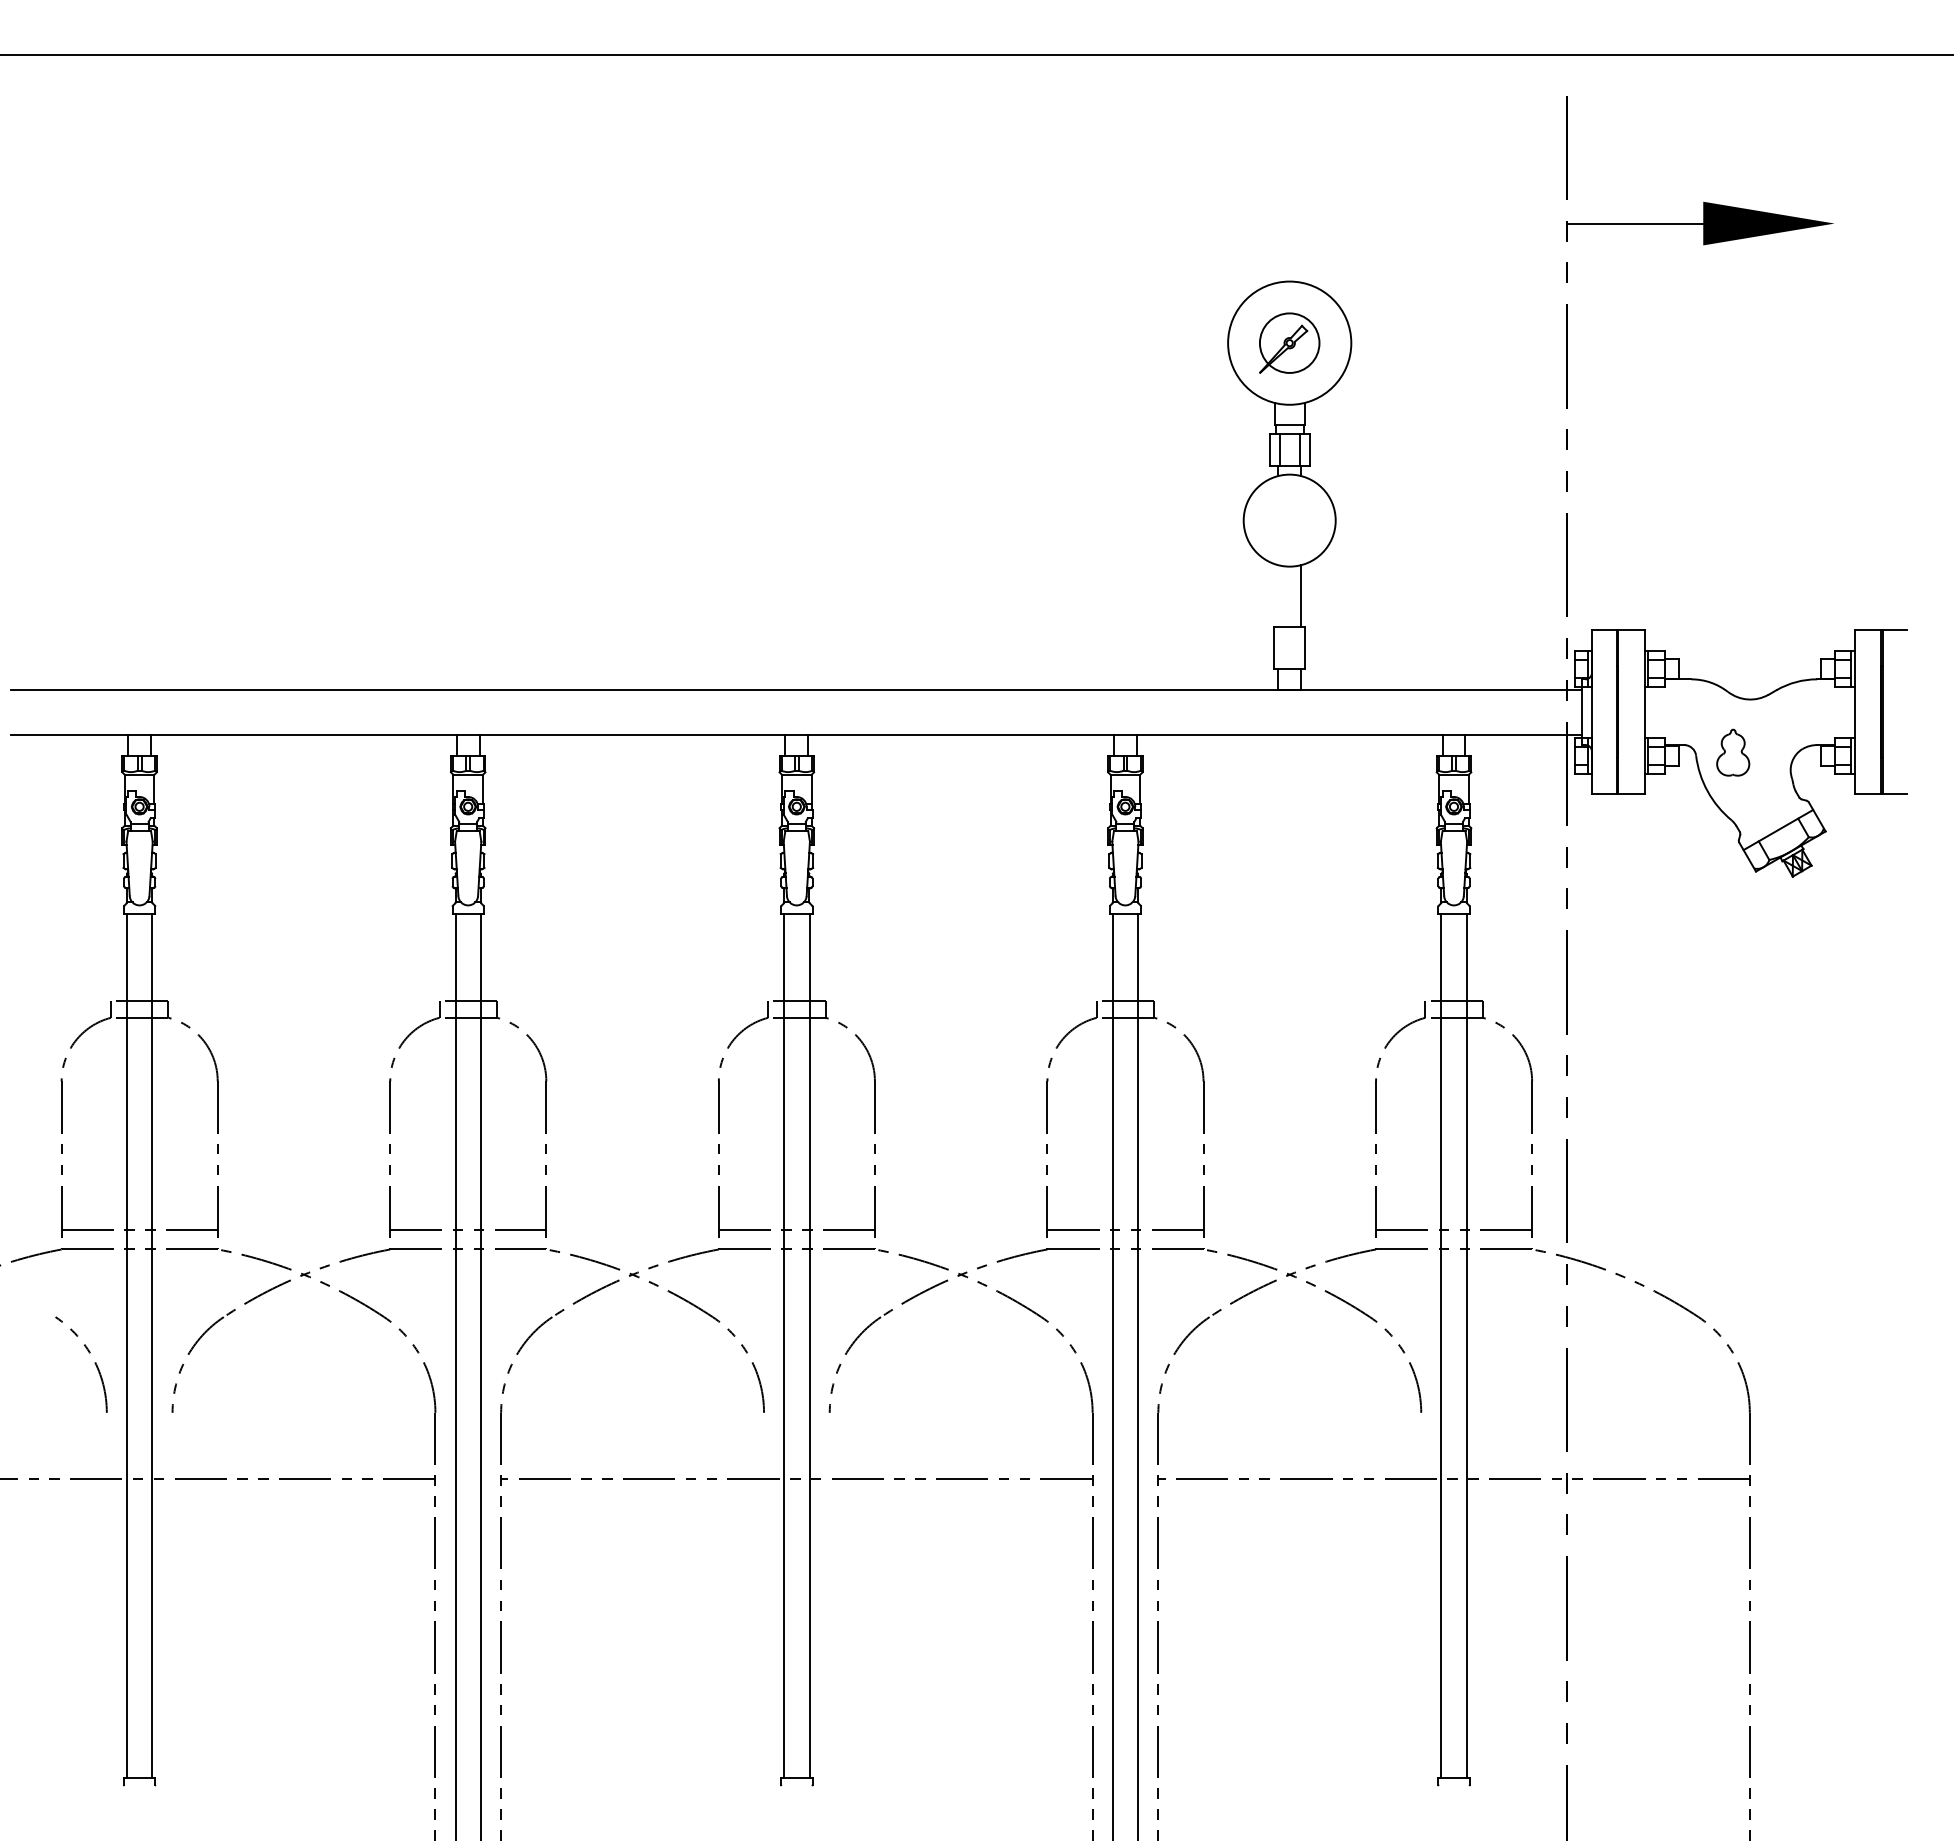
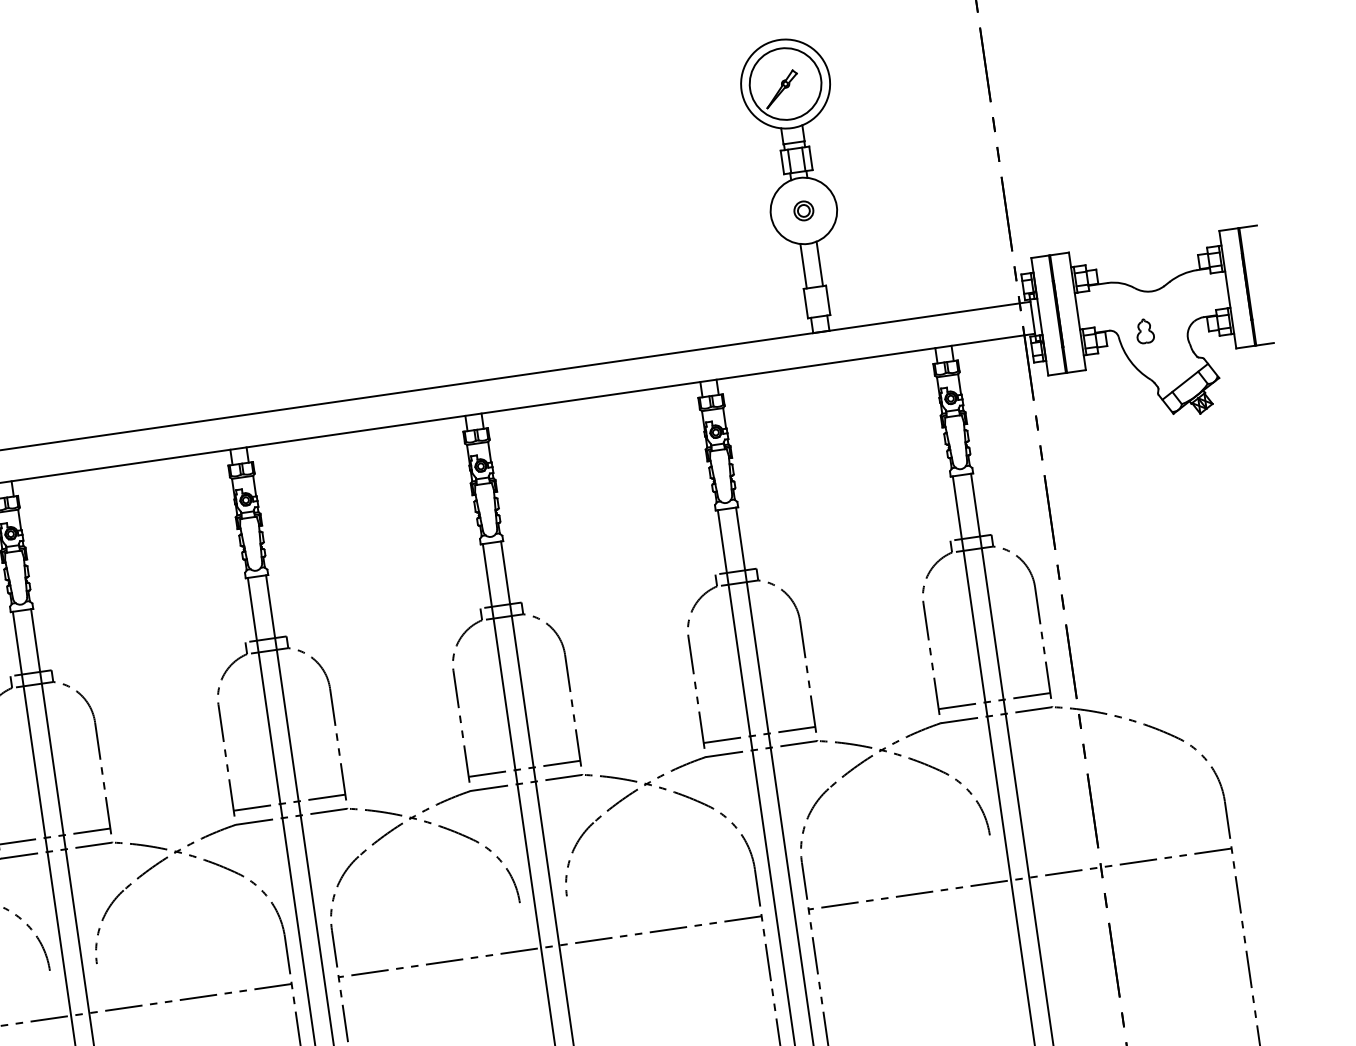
circle: (1289, 342) -> (785, 83), size x1.67
part: (1289, 520) -> (803, 210), added
line: (1278, 596) -> (803, 266), added
part: (1732, 752) -> (1144, 331), size x0.71

